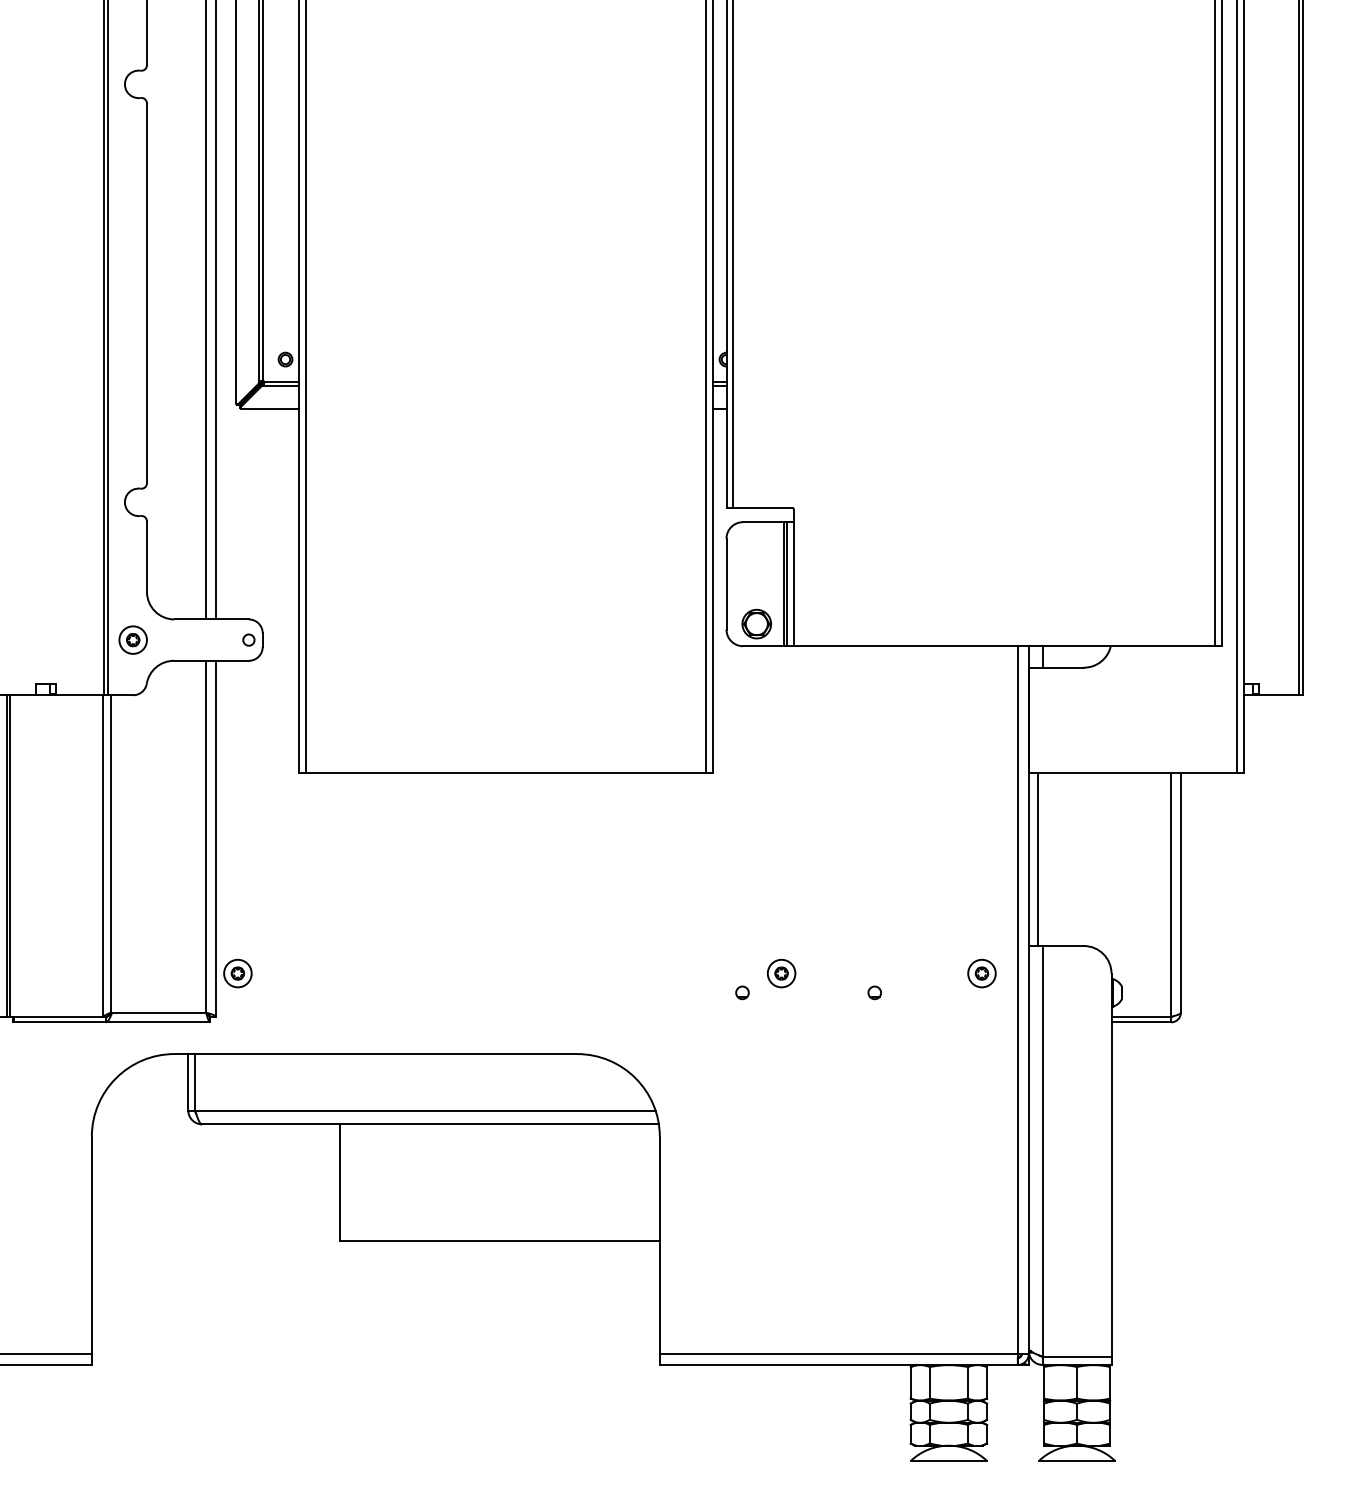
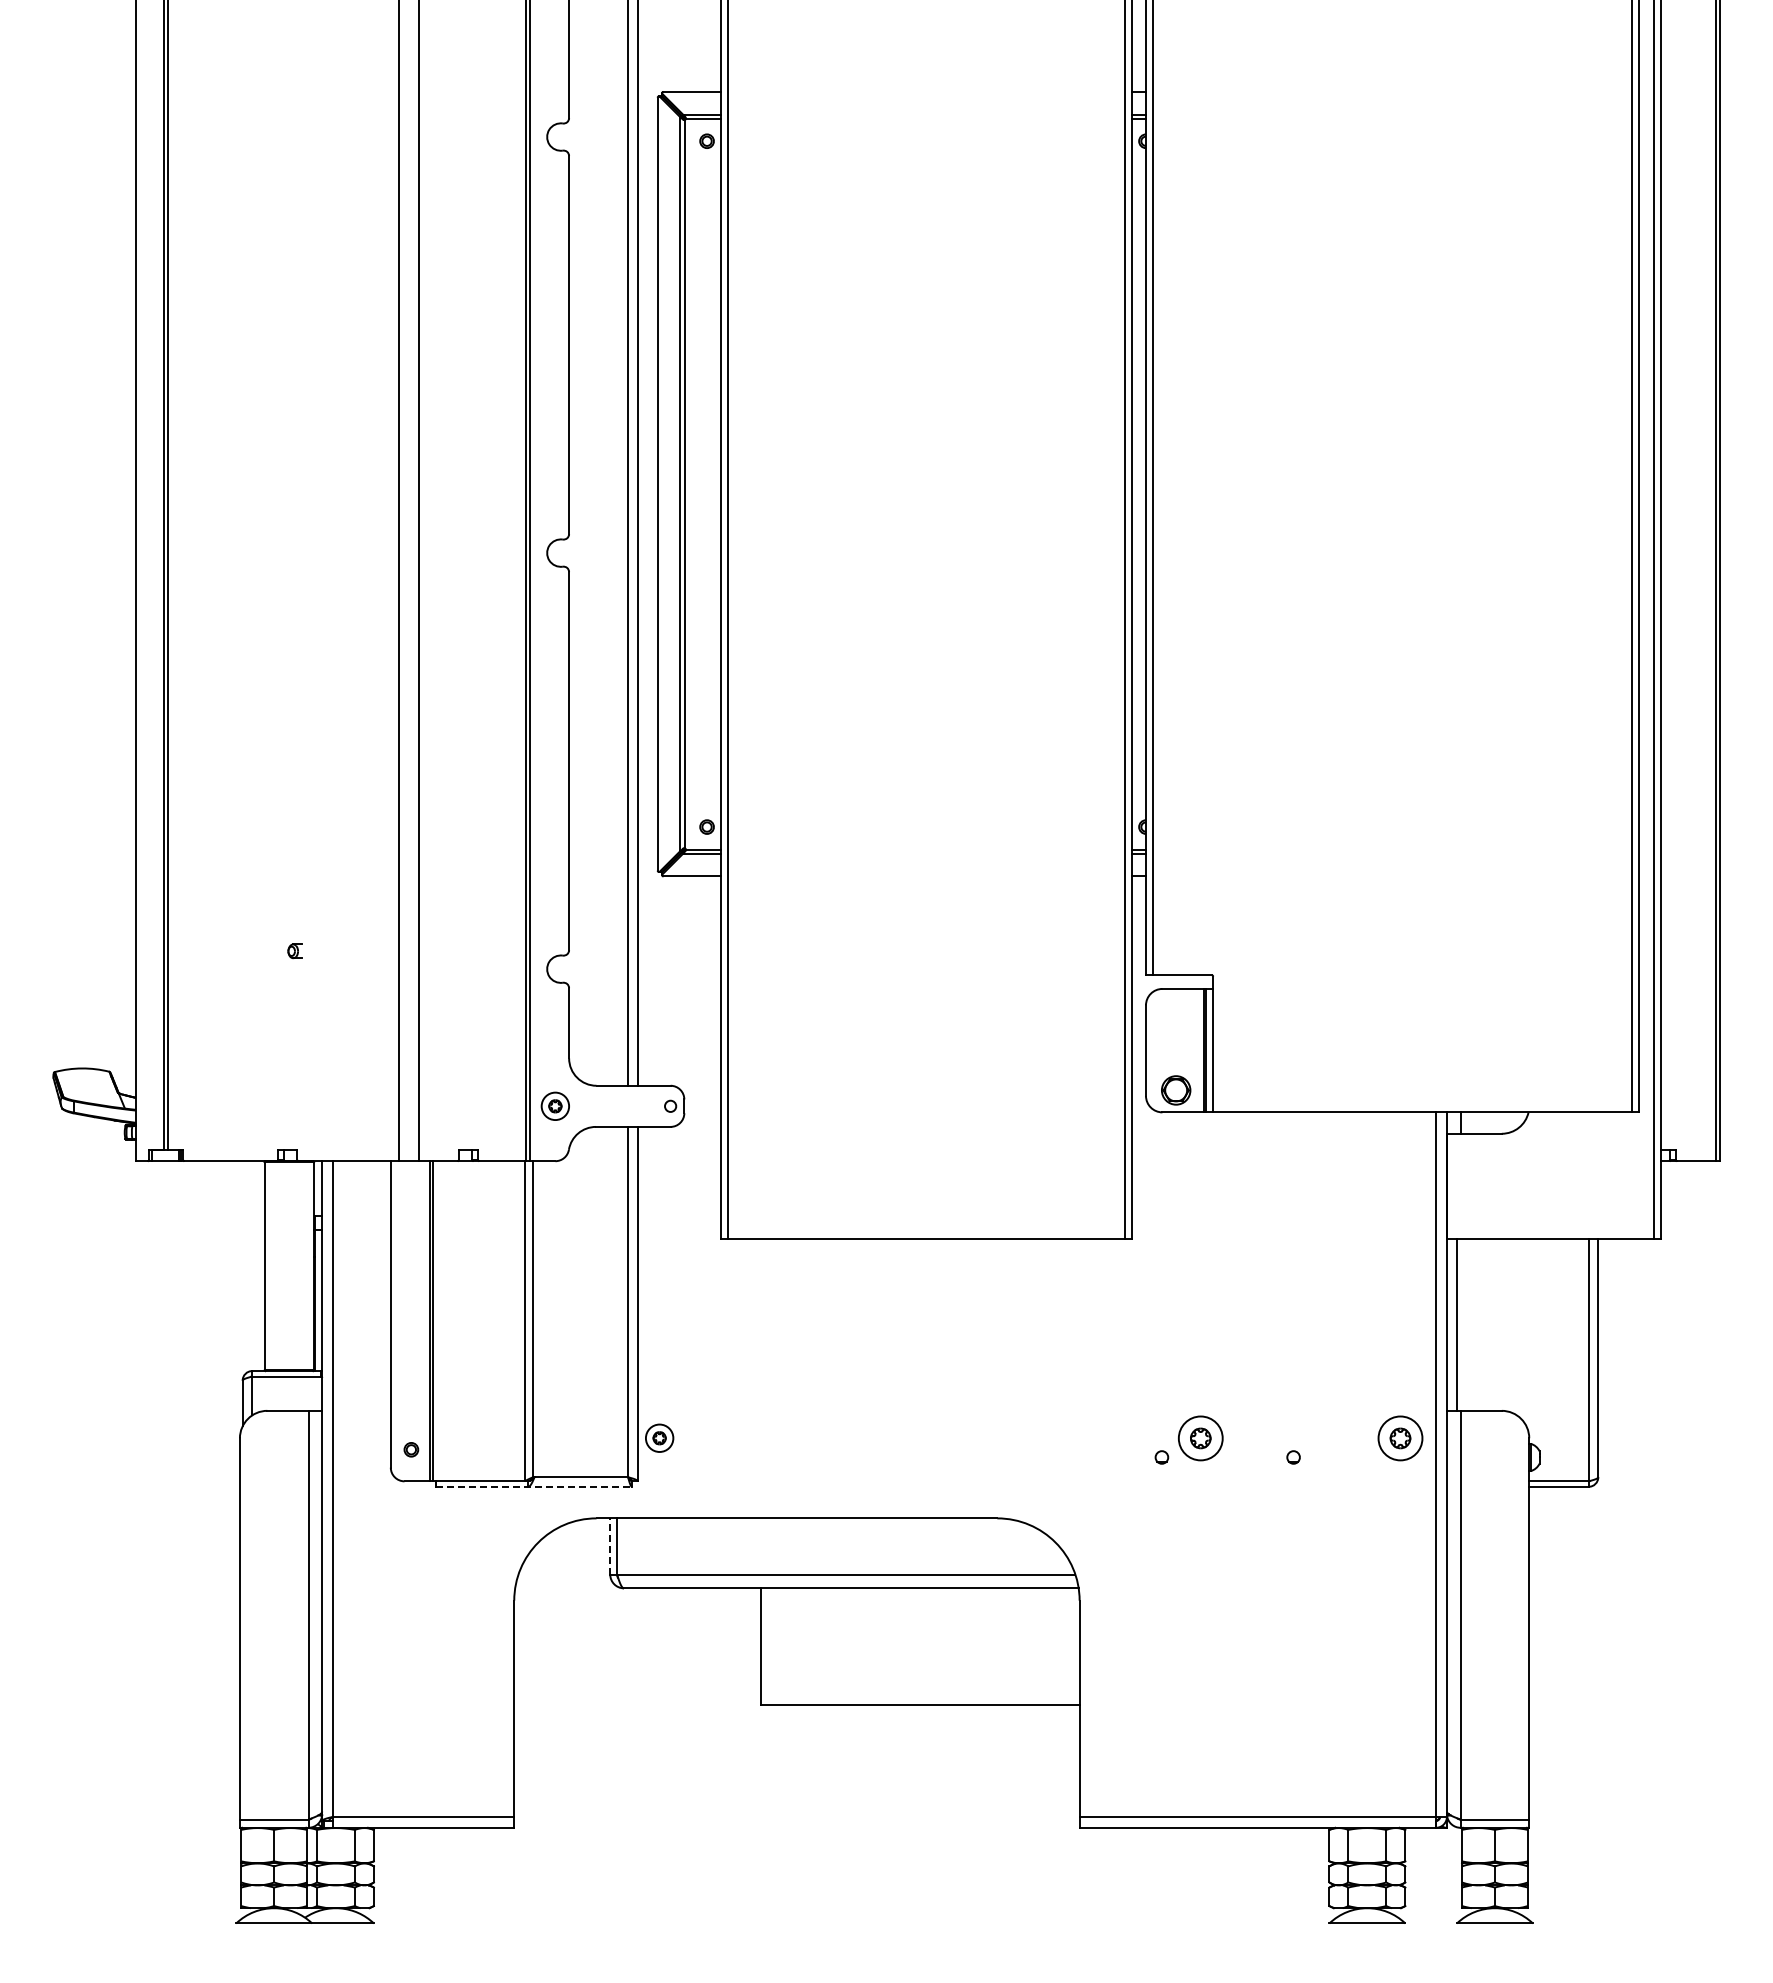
part: (781, 972) -> (1200, 1437), size x1.6
part: (981, 972) -> (1399, 1437), size x1.6
line: (112, 1022) -> (534, 1486), solid -> dashed
line: (188, 1082) -> (610, 1546), solid -> dashed

